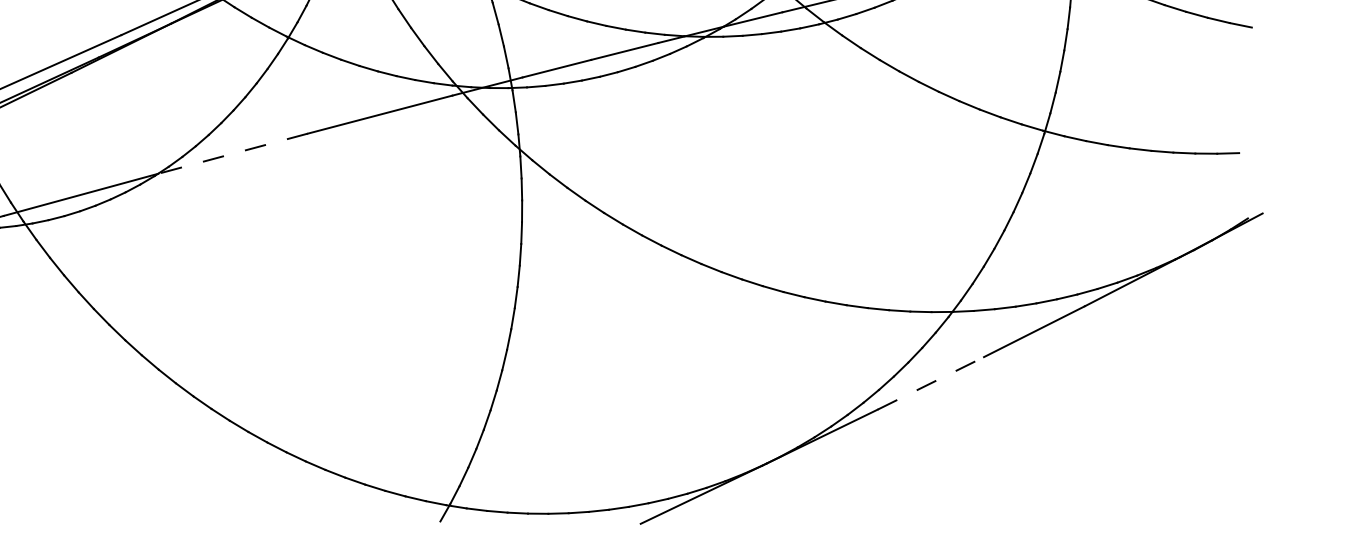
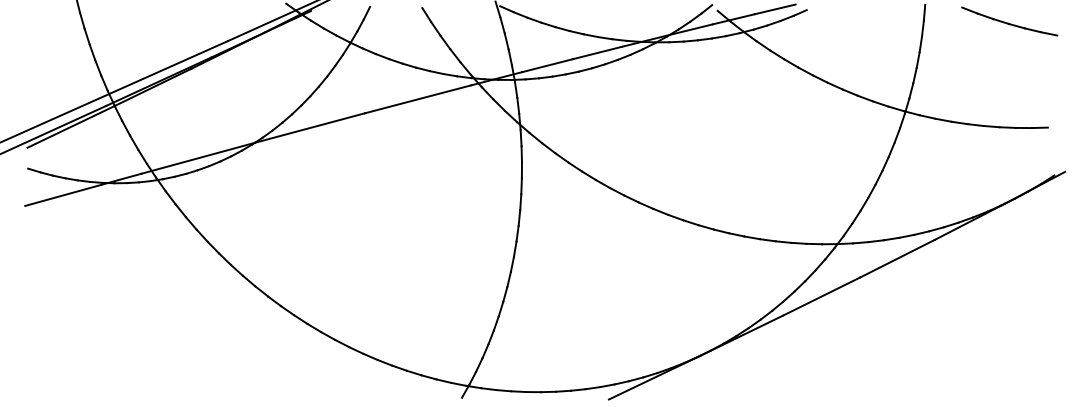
line: (232, 154) -> (309, 128), dashed -> solid
line: (931, 383) -> (822, 296), dashed -> solid

